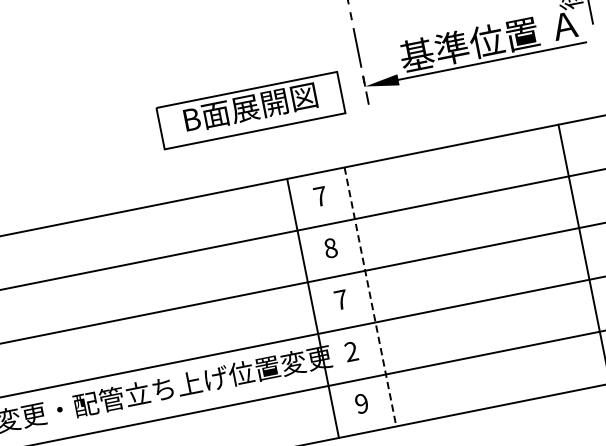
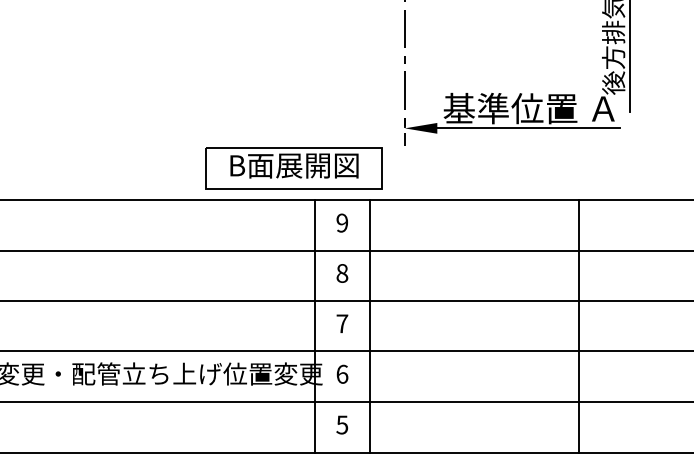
part: (250, 110) -> (293, 168), moved
text: (320, 195) -> (342, 222), 7 -> 9
line: (370, 297) -> (370, 327), dashed -> solid
text: (351, 350) -> (342, 373), 2 -> 6
text: (361, 403) -> (342, 424), 9 -> 5

